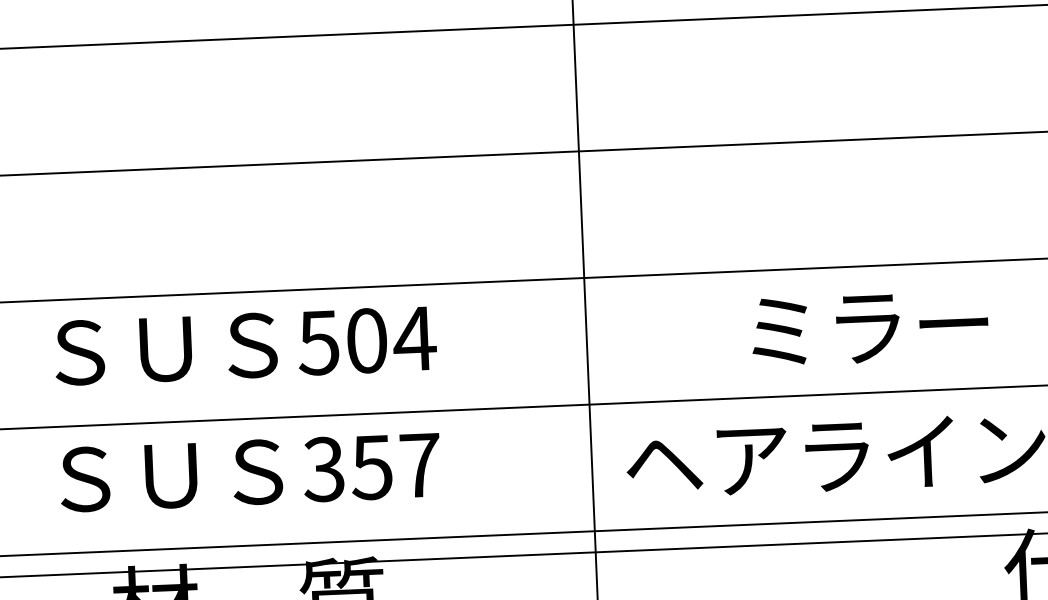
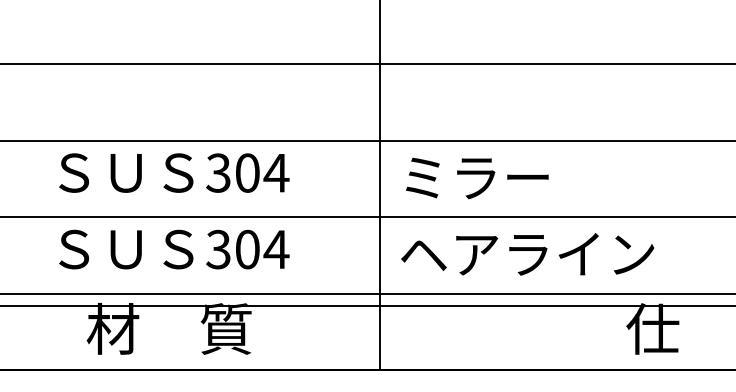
text: (870, 328) -> (477, 178), moved
text: (318, 341) -> (218, 172), 504 -> 304
text: (396, 466) -> (262, 249), 357 -> 304

